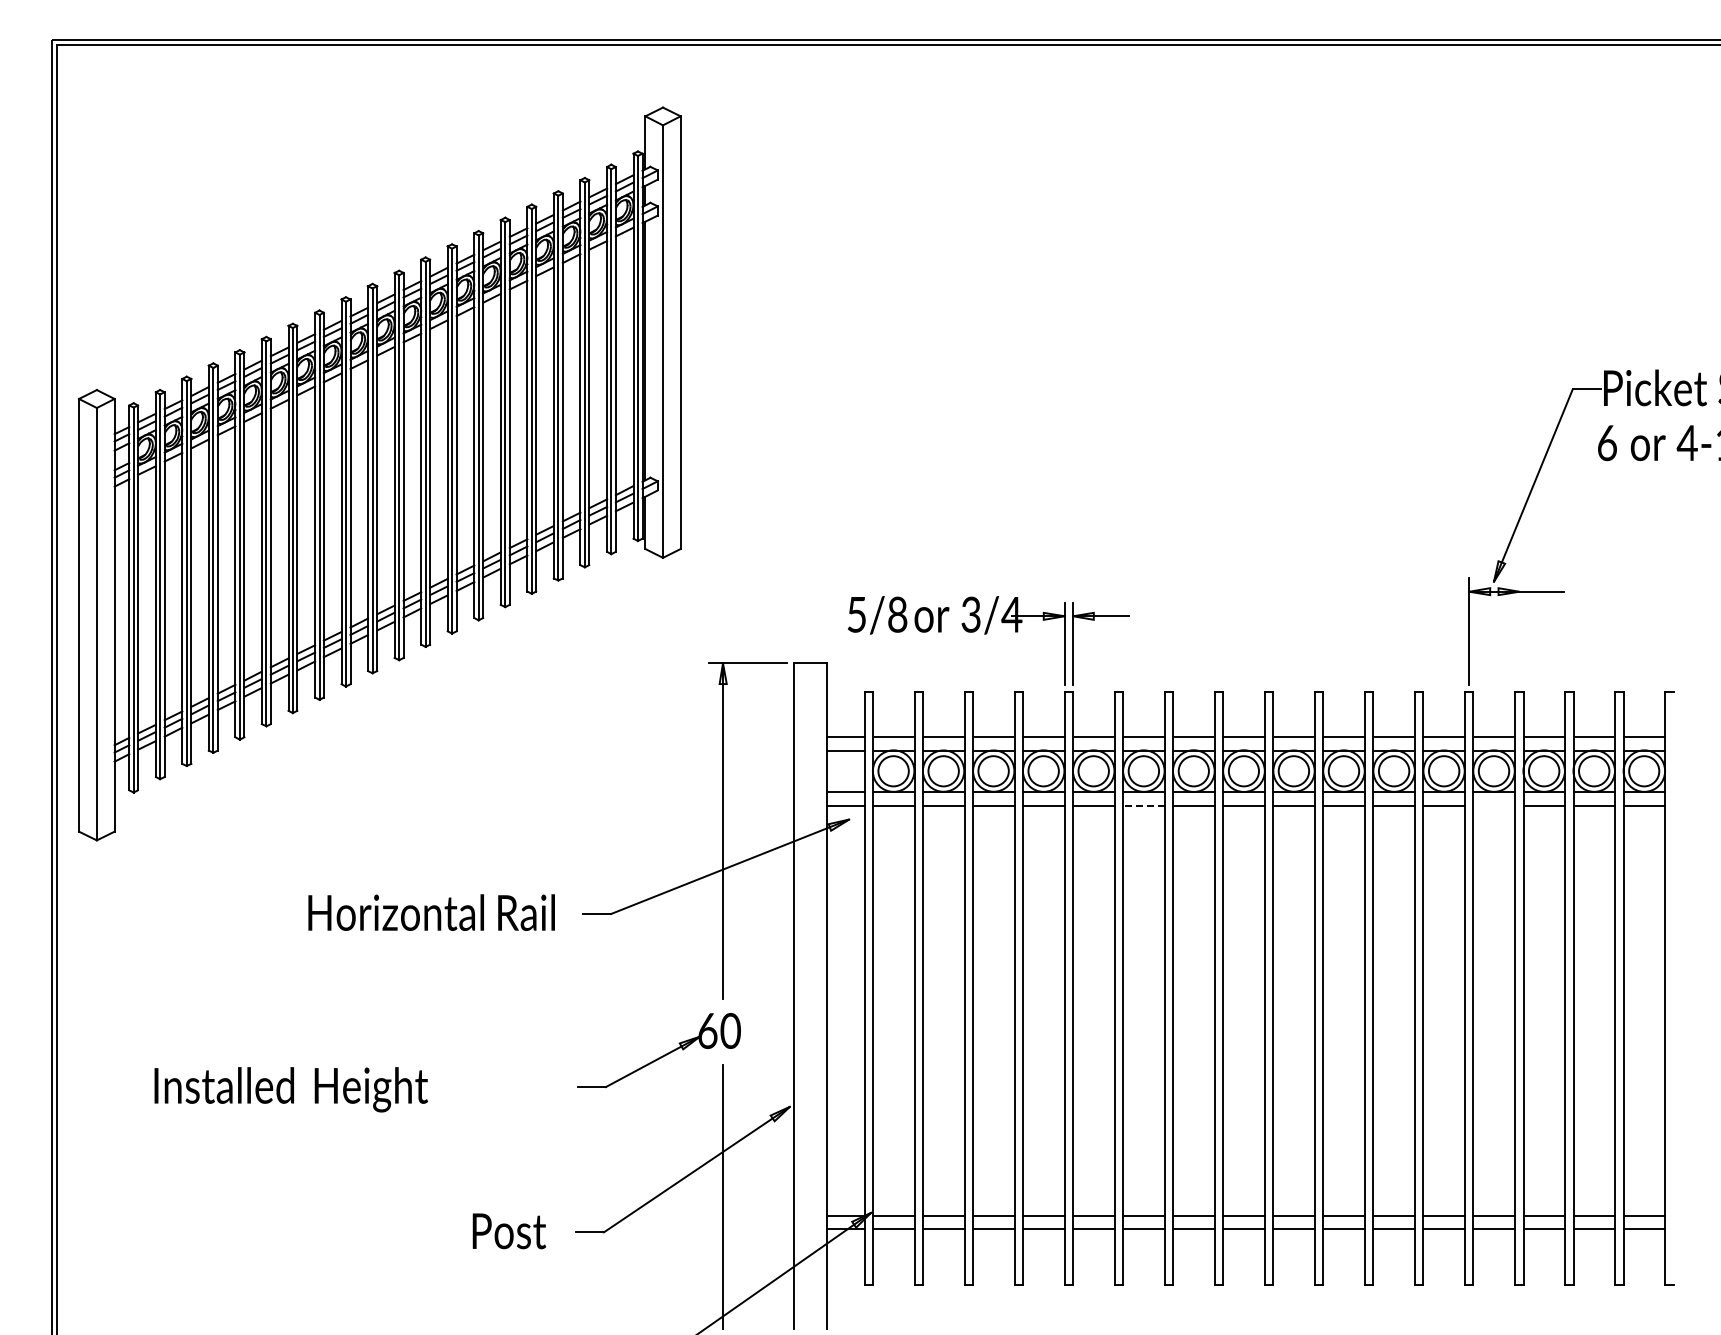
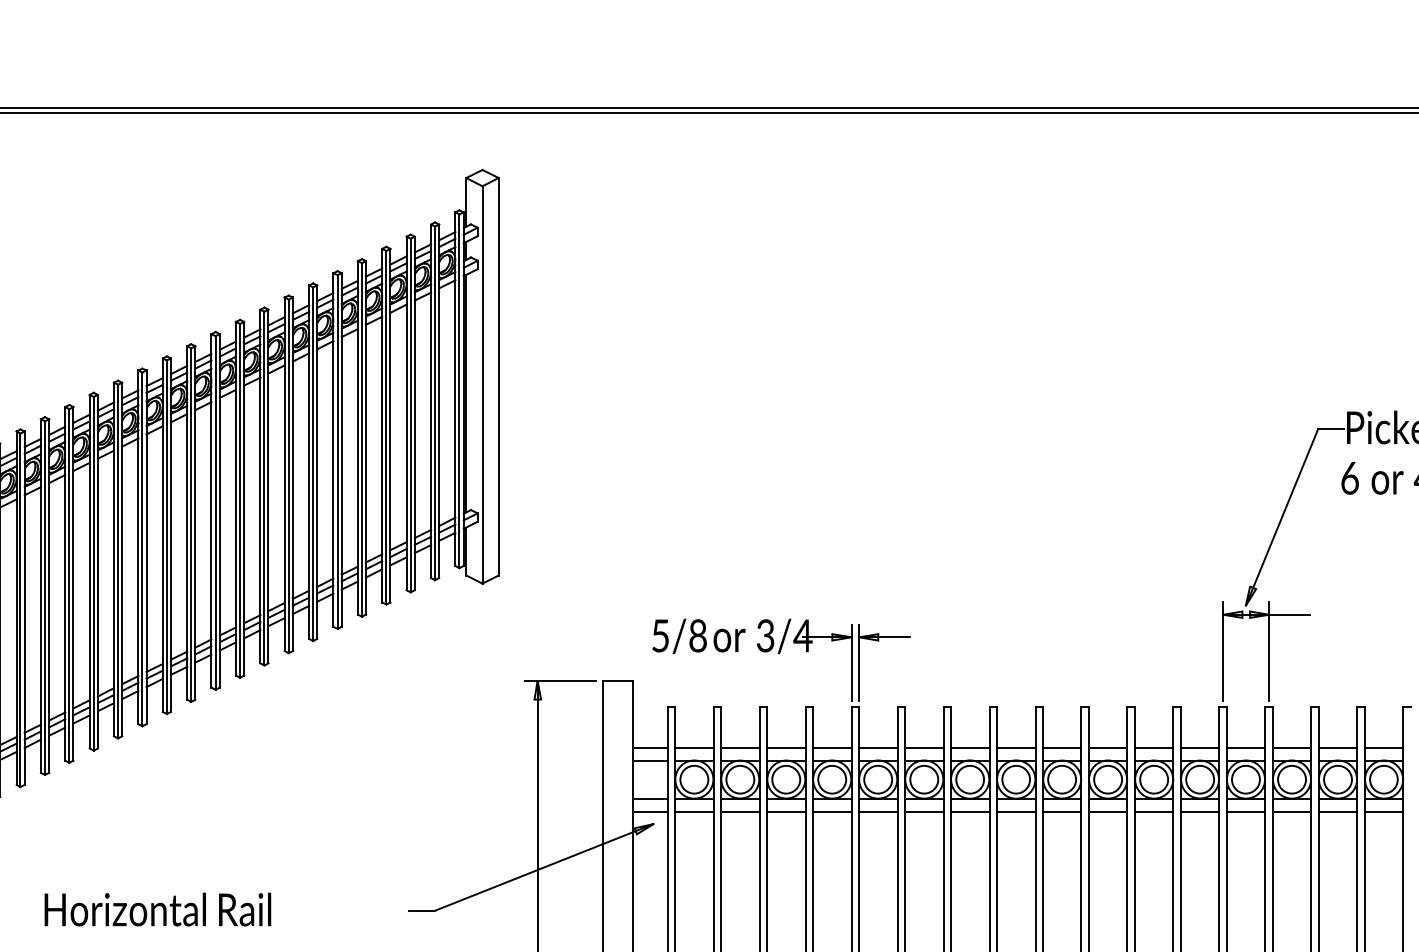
line: (1519, 631) -> (1269, 651), added
line: (1143, 806) -> (923, 812), dashed -> solid
line: (1494, 806) -> (1246, 812), added
text: (431, 912) -> (157, 909), moved

